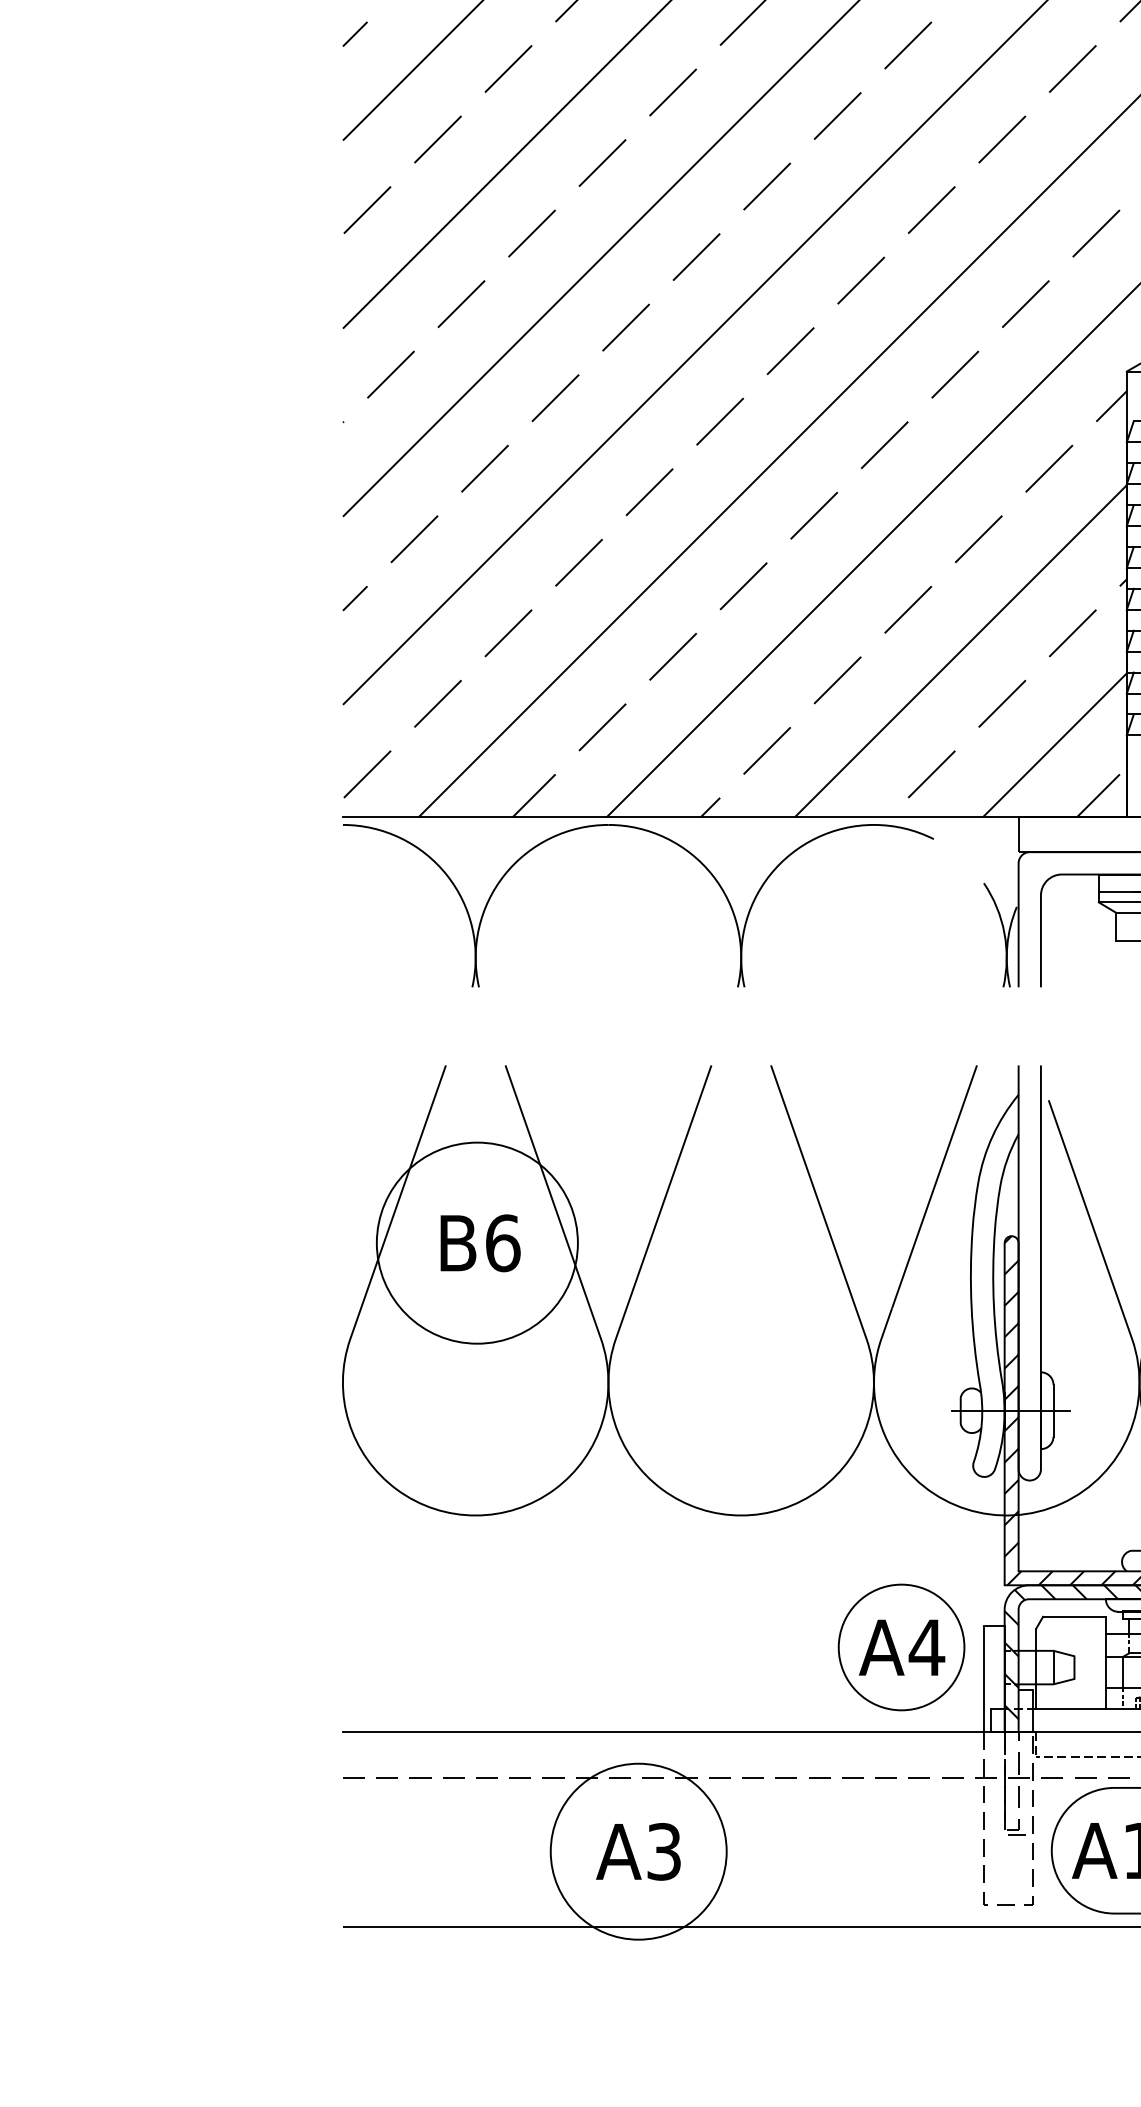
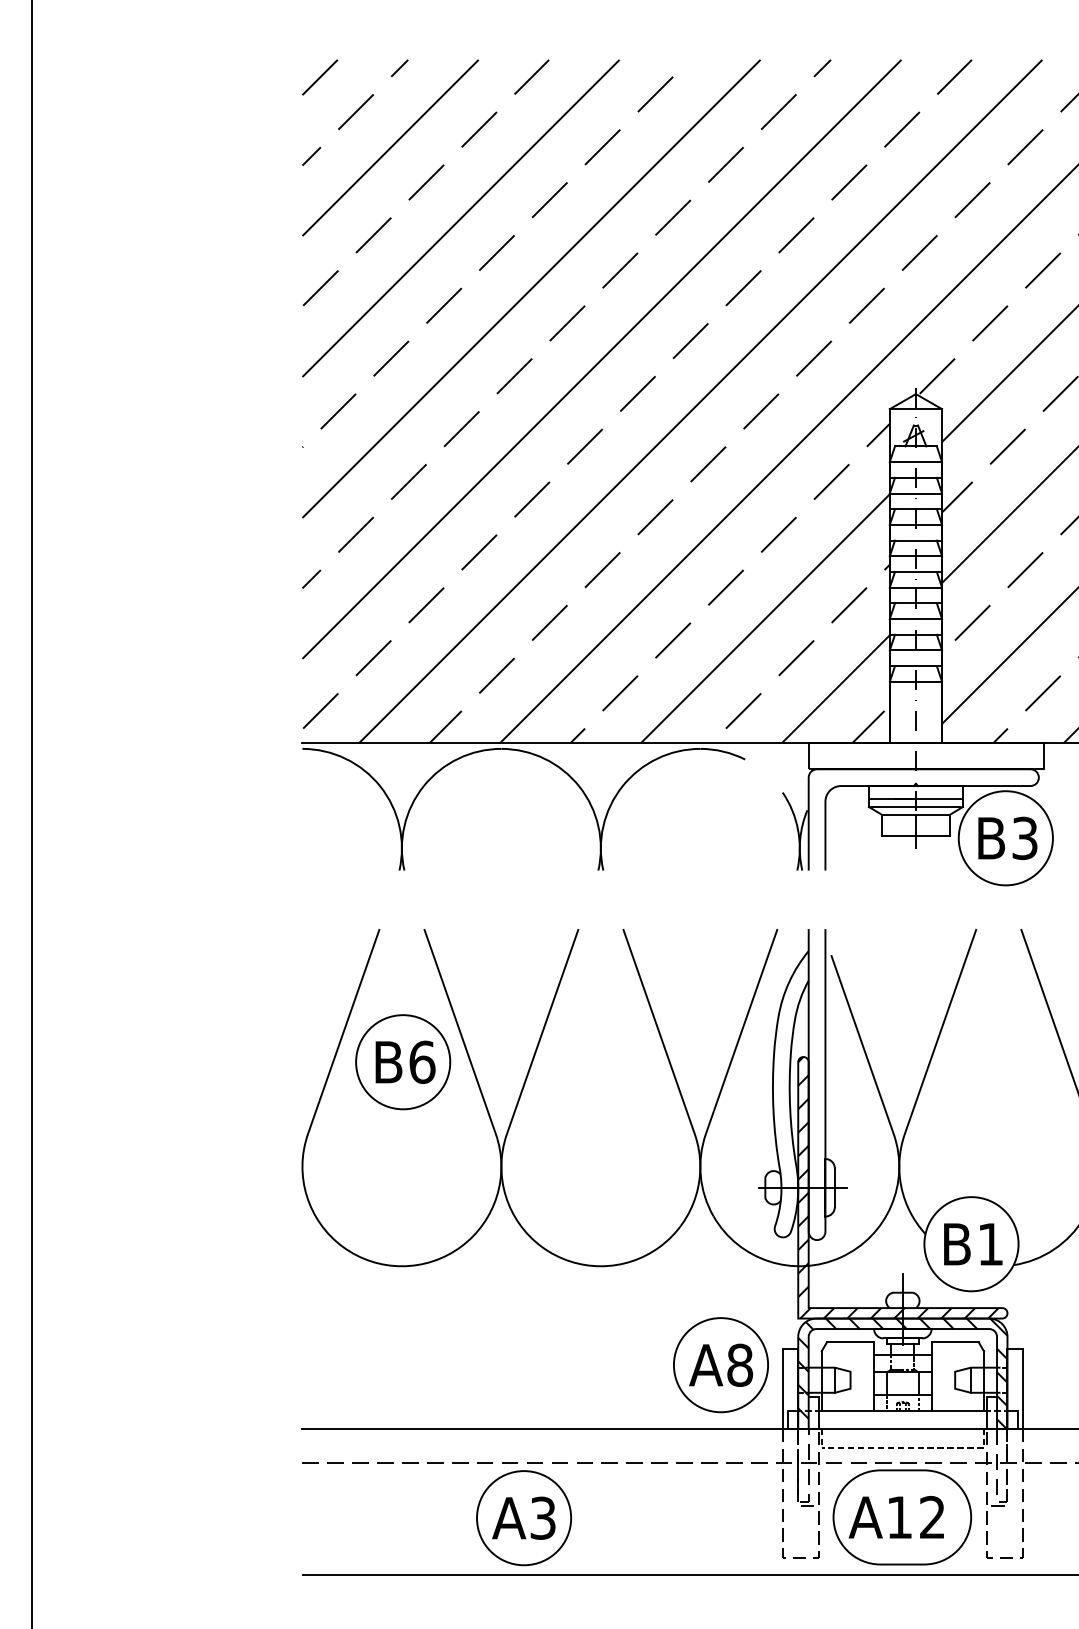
circle: (477, 1243) -> (403, 1062), size x0.62
text: (926, 1646) -> (739, 1364), A4 -> A8
circle: (639, 1852) -> (524, 1518), size x0.71

